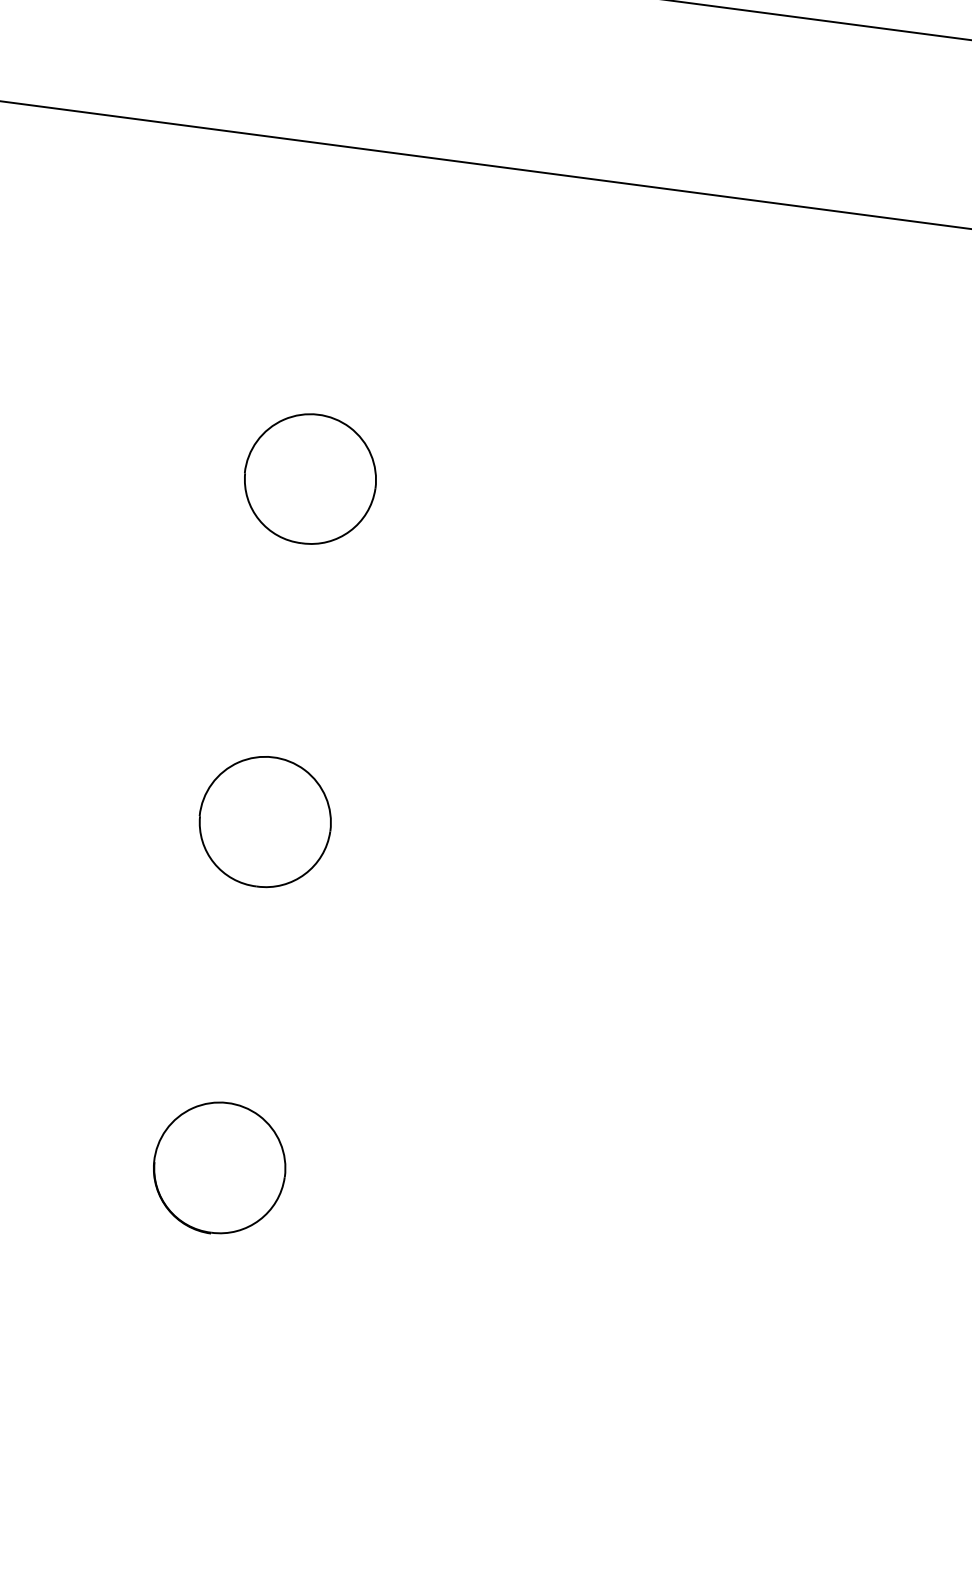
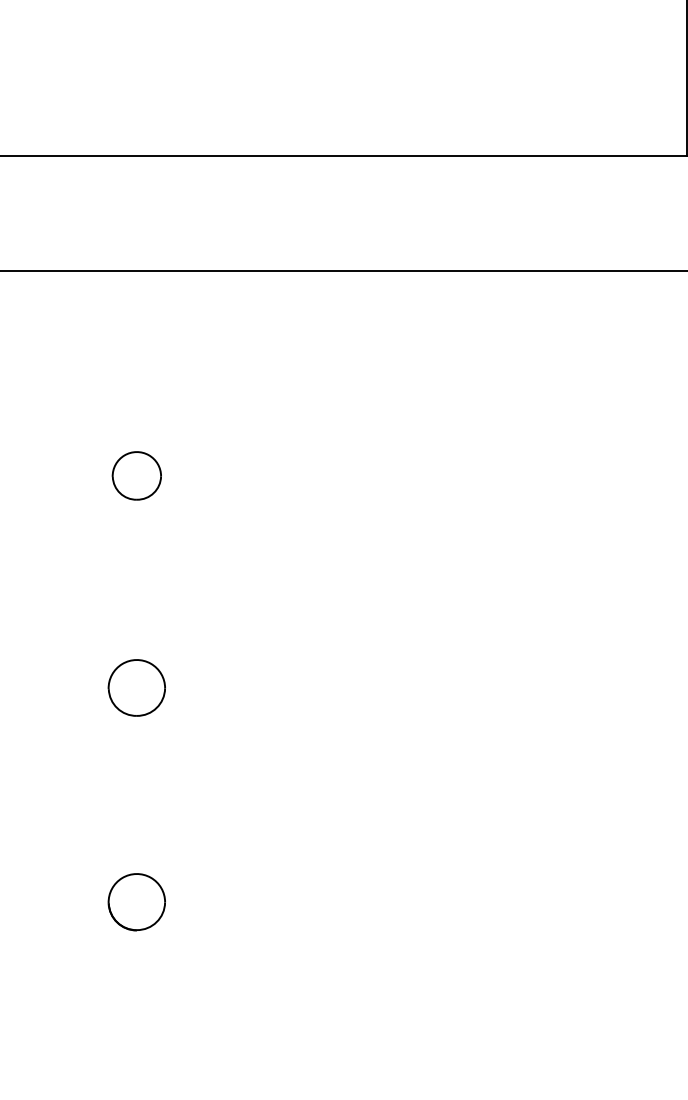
part: (309, 478) -> (136, 475), size x0.6
part: (264, 821) -> (136, 687), size x0.7
part: (219, 1168) -> (136, 902), size x0.7

